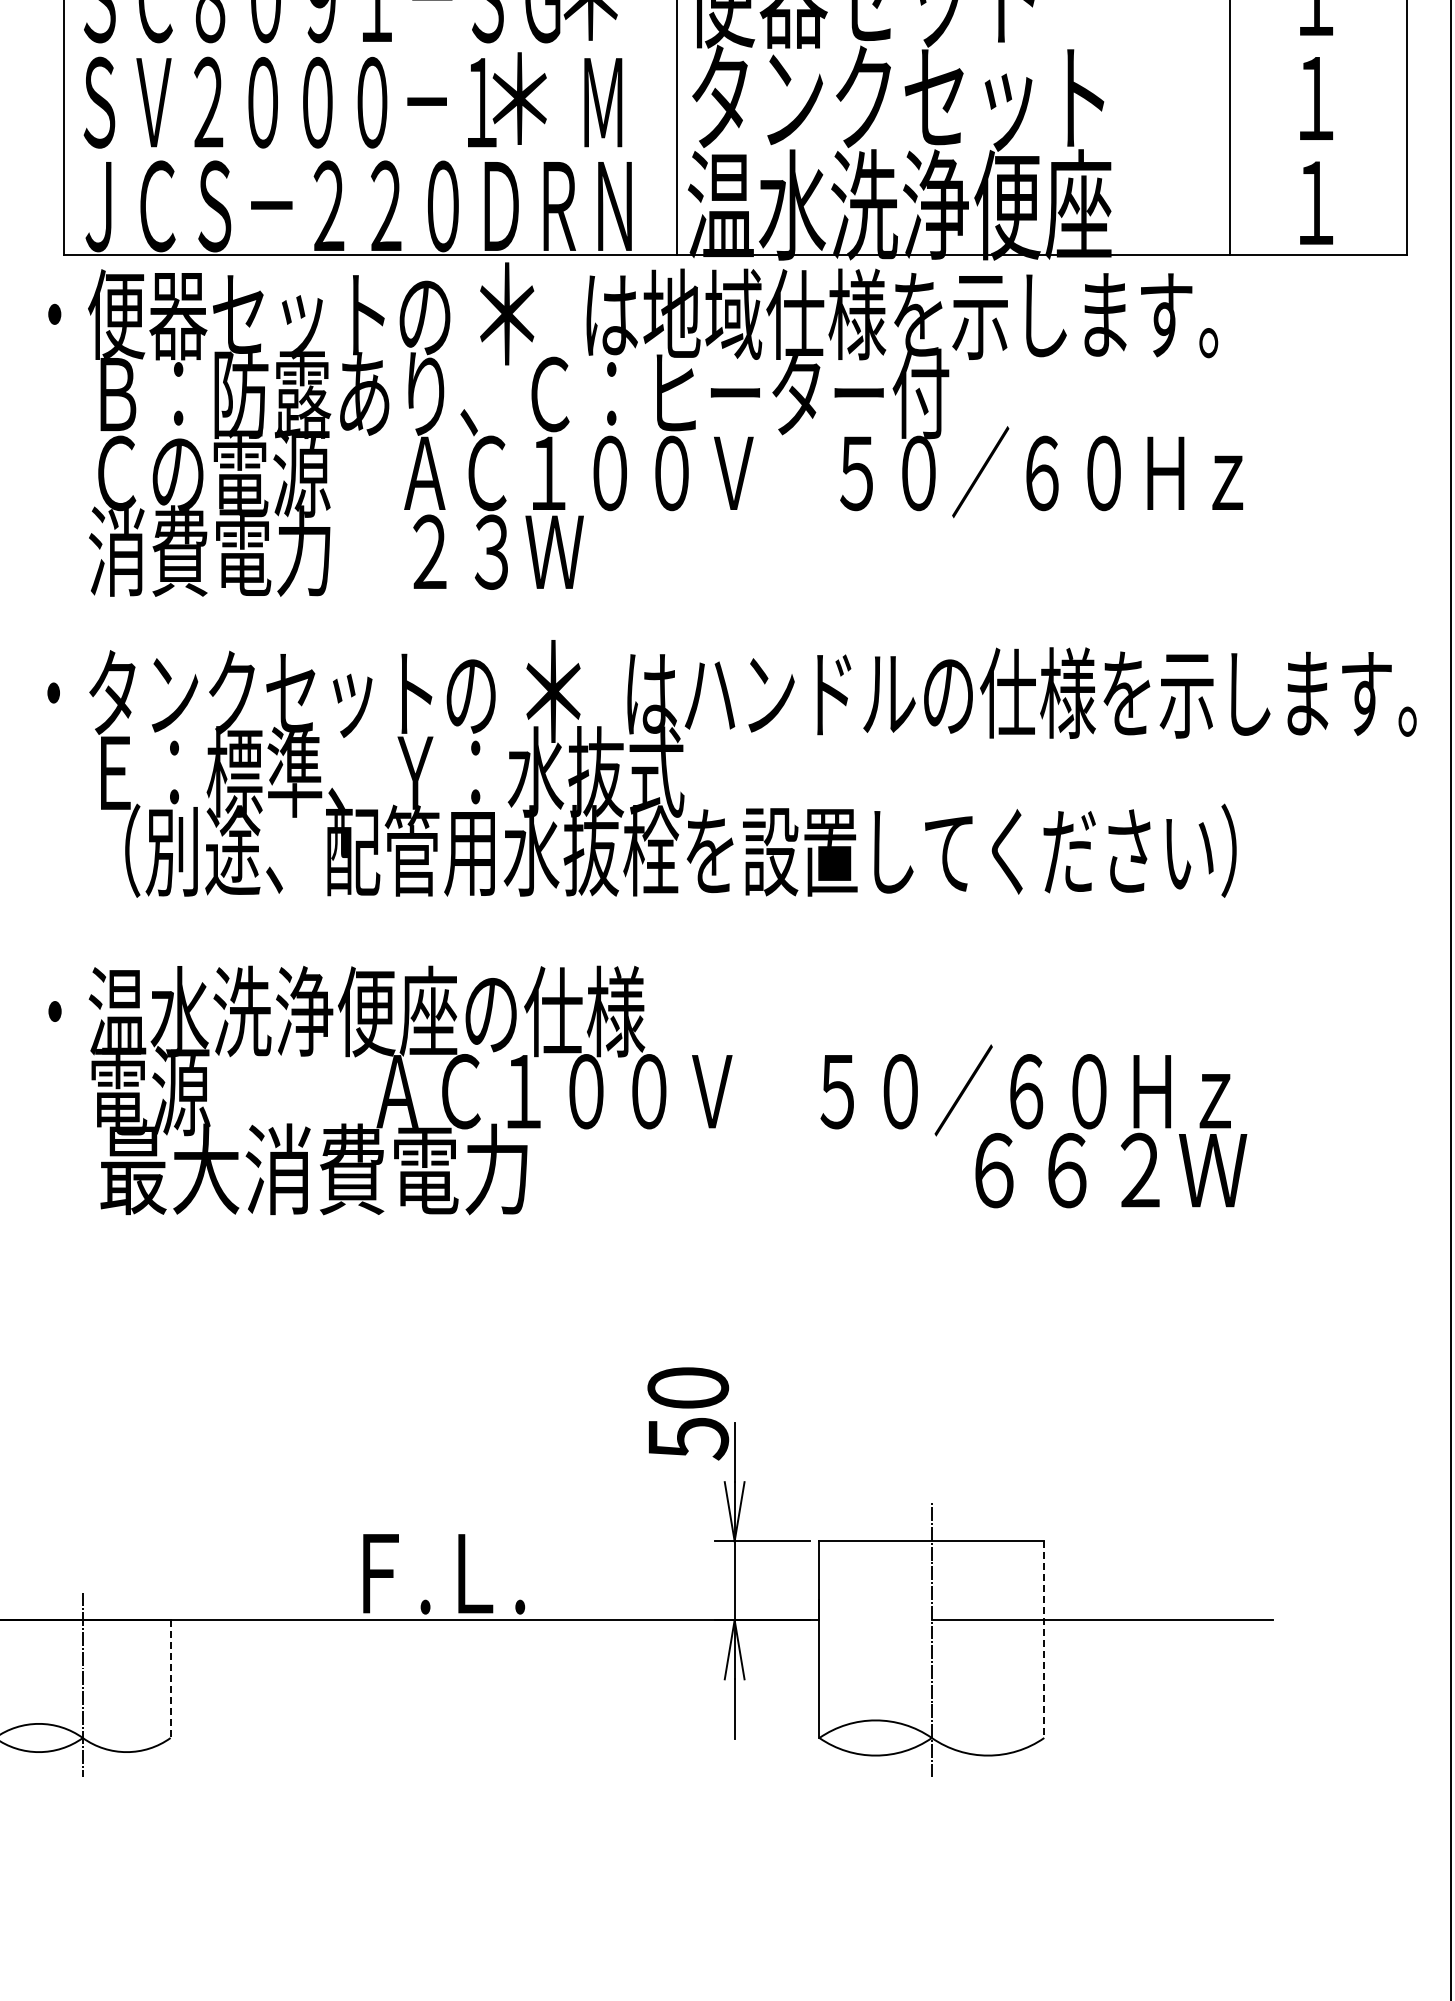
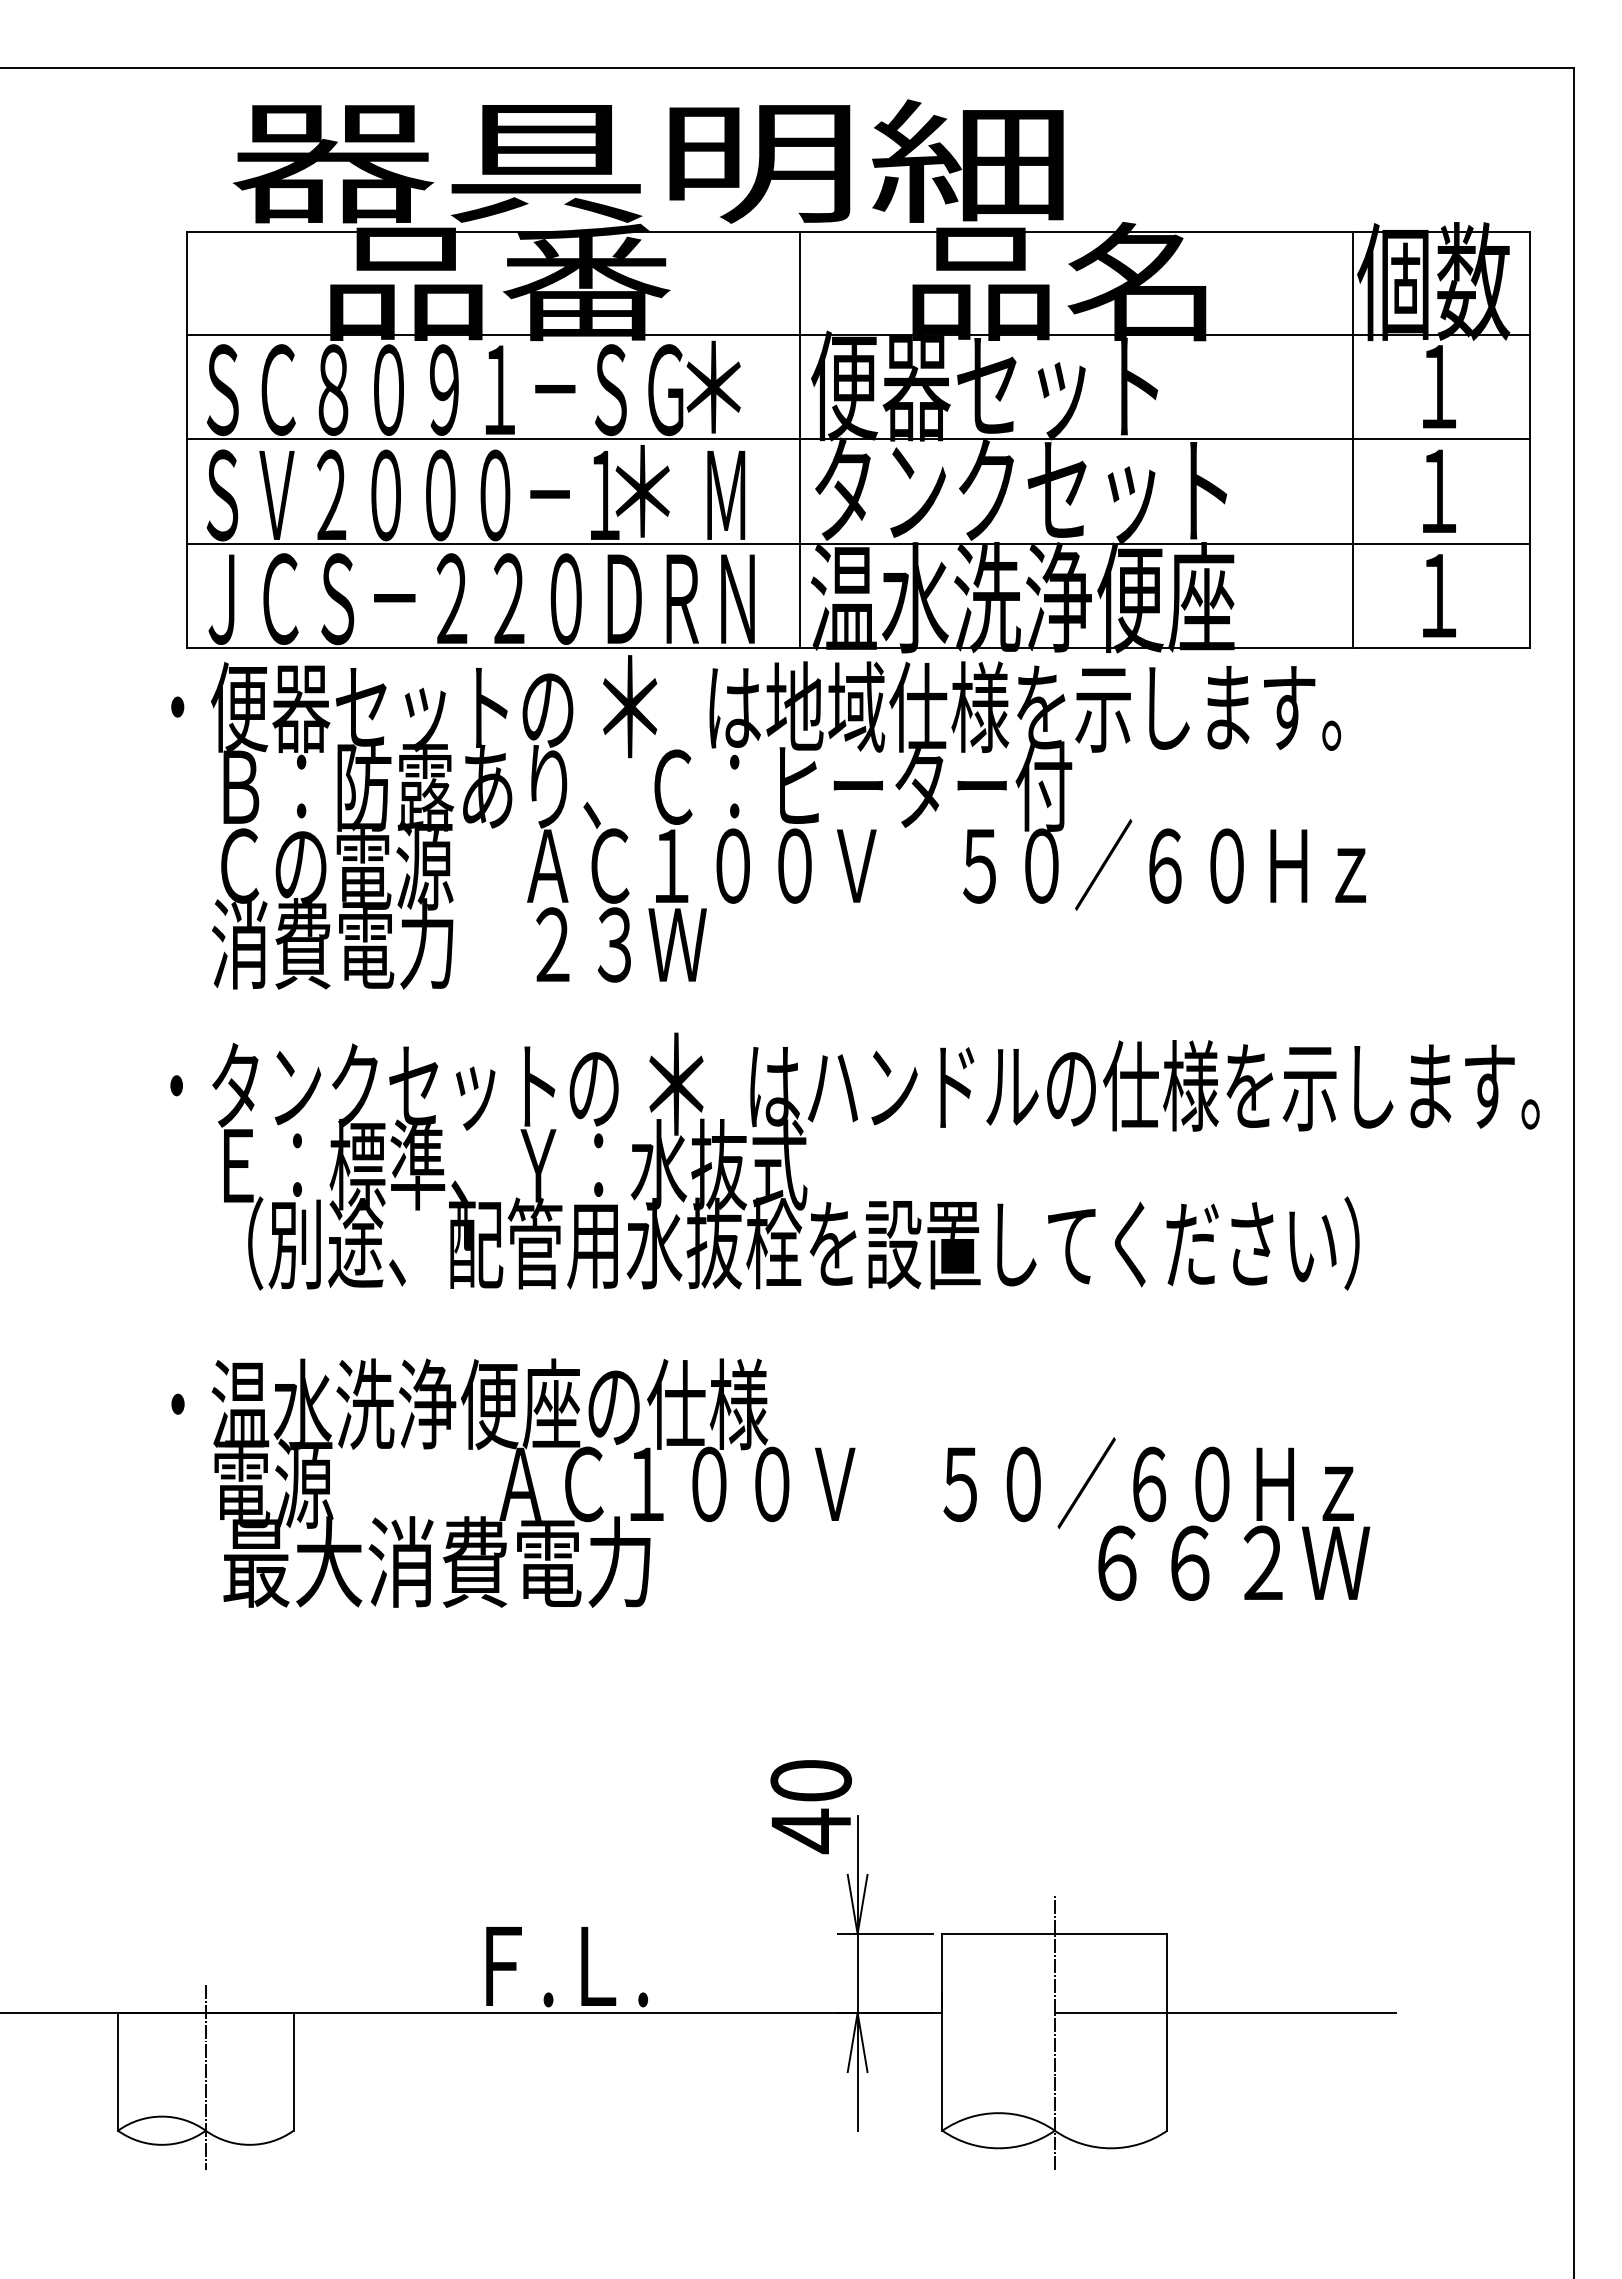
line: (735, 46) -> (858, 439), added
line: (735, 150) -> (858, 543), added
text: (688, 1438) -> (811, 1831), 50 -> 40
line: (1044, 1639) -> (1167, 2032), dashed -> solid
line: (170, 1678) -> (293, 2071), dashed -> solid

